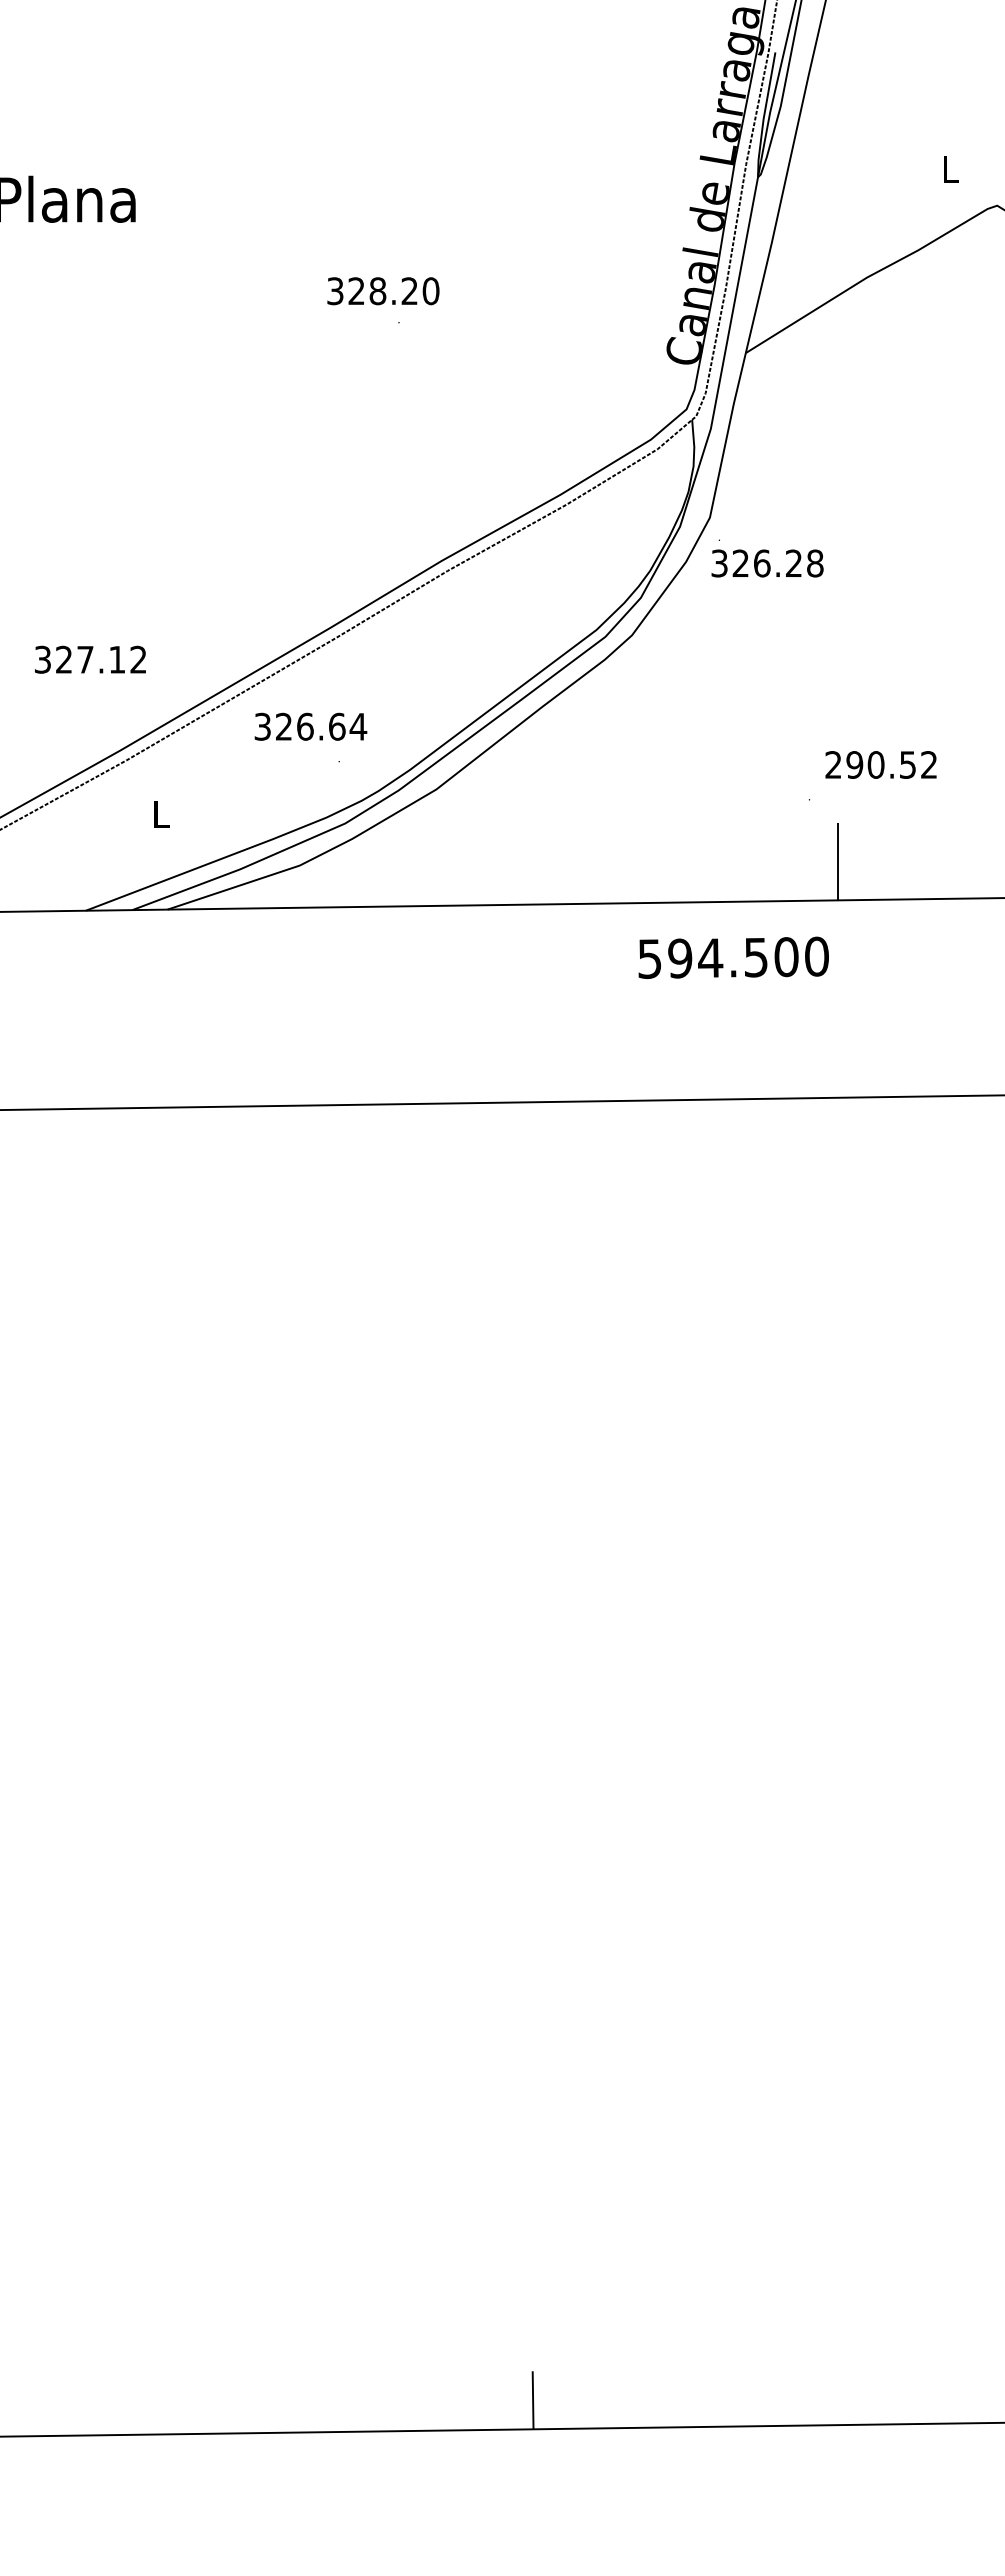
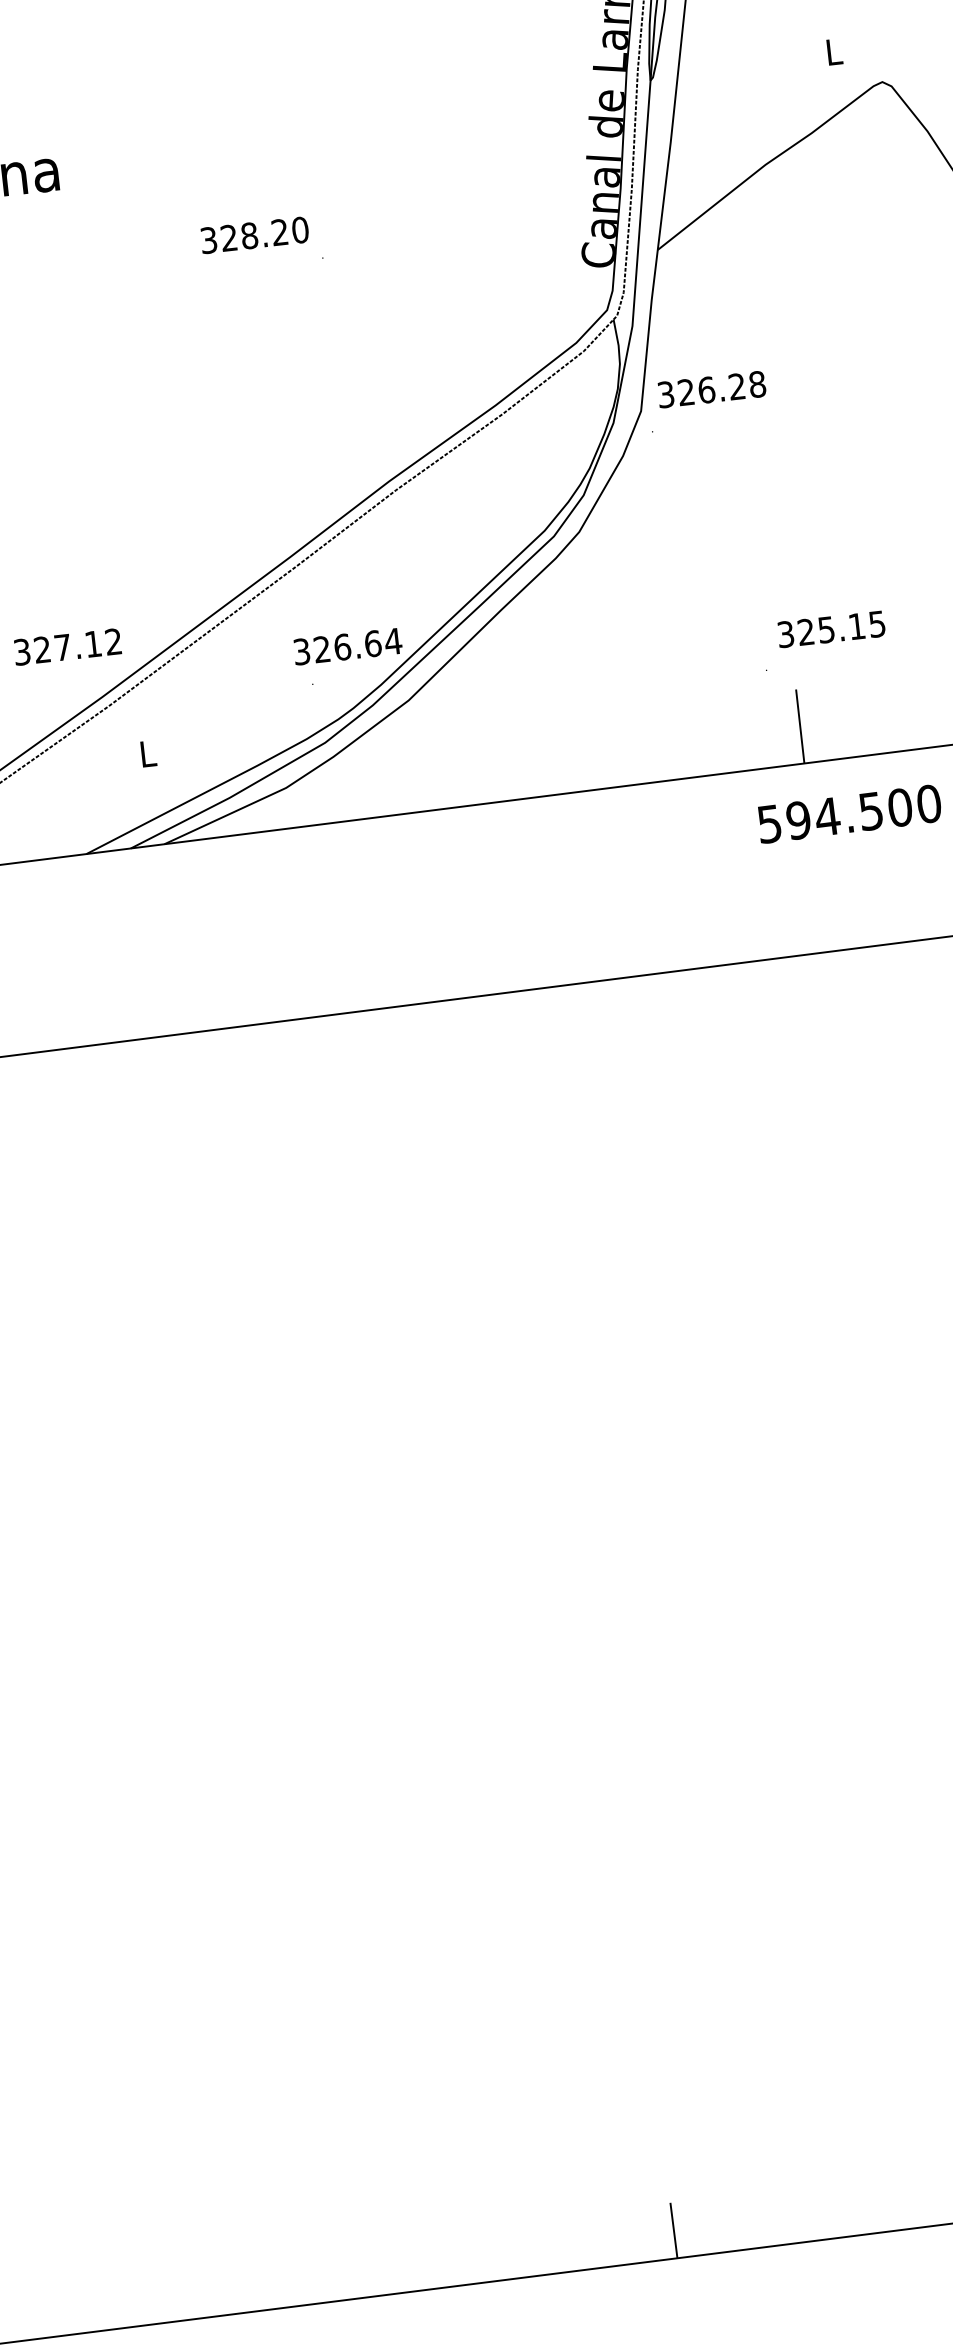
text: (383, 291) -> (254, 235), moved
text: (767, 563) -> (711, 389), moved
text: (90, 659) -> (67, 646), moved
text: (310, 726) -> (347, 646), moved
text: (880, 764) -> (830, 628), 290.52 -> 325.15
text: (733, 957) -> (849, 813), moved

